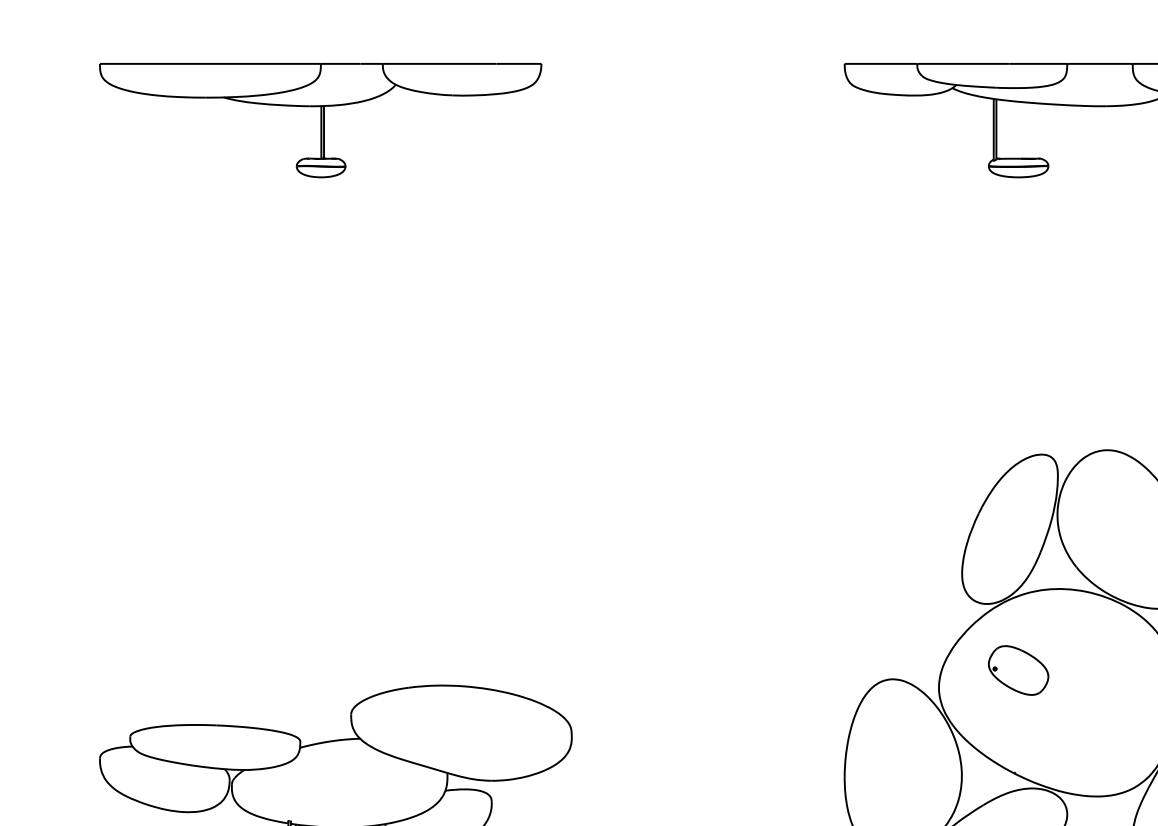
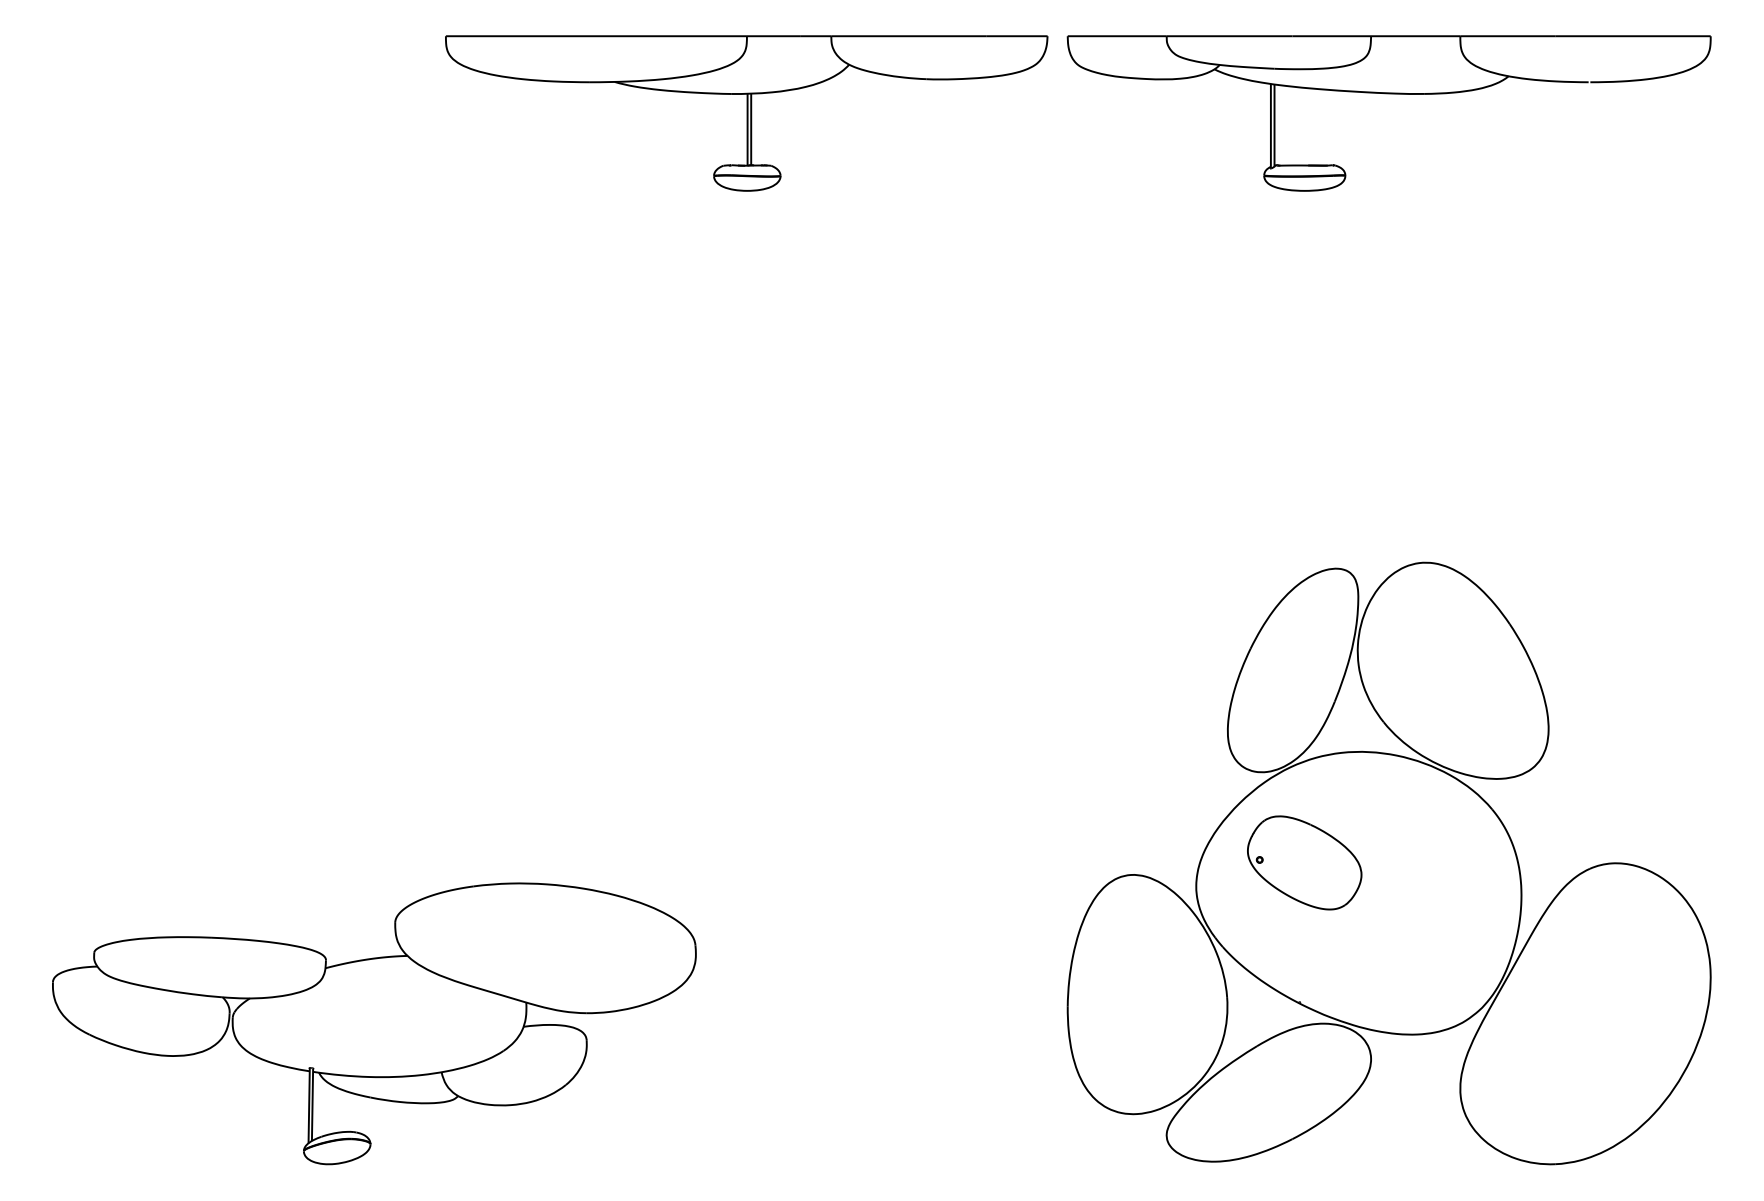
part: (320, 120) -> (746, 113), moved
part: (1018, 670) -> (1304, 862), size x1.4

